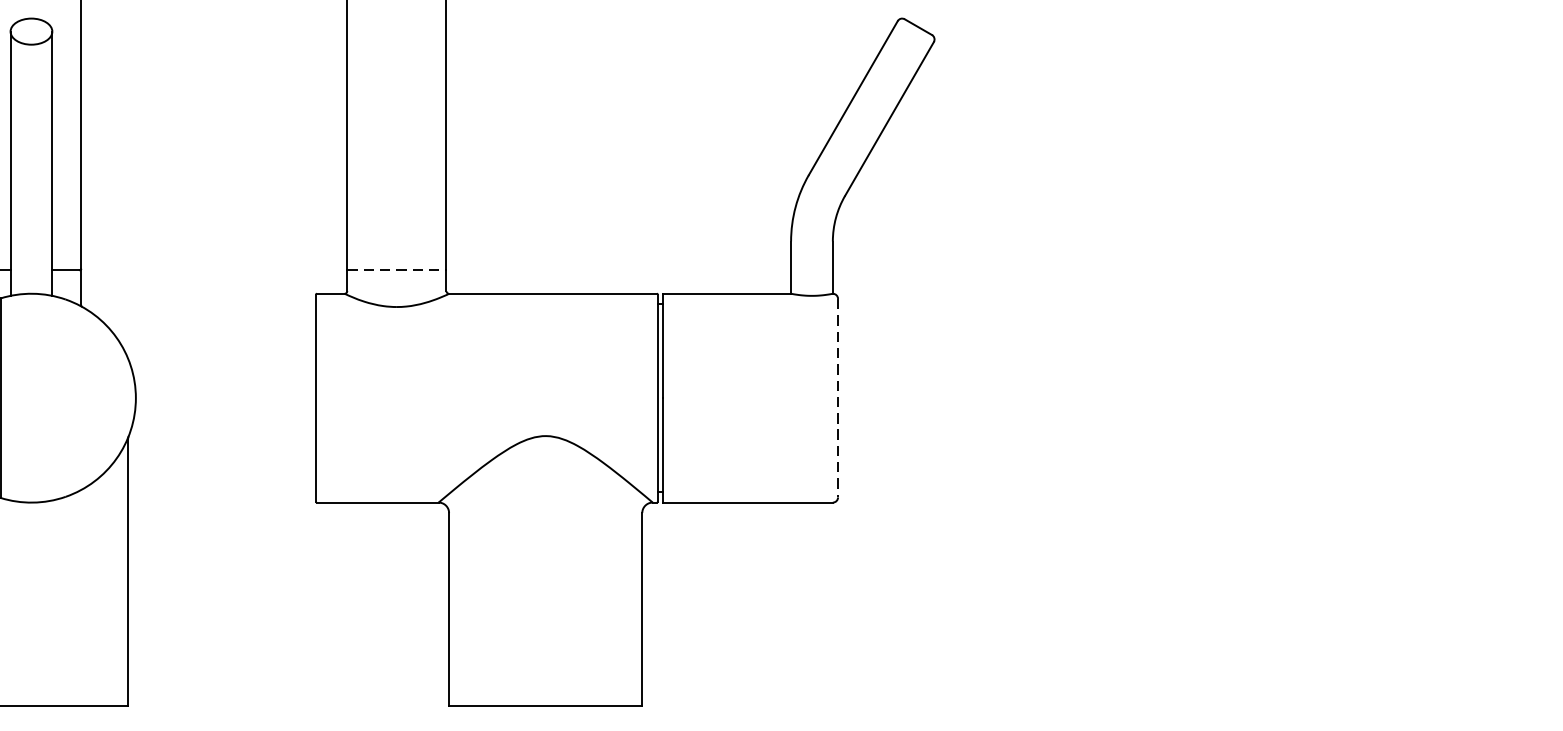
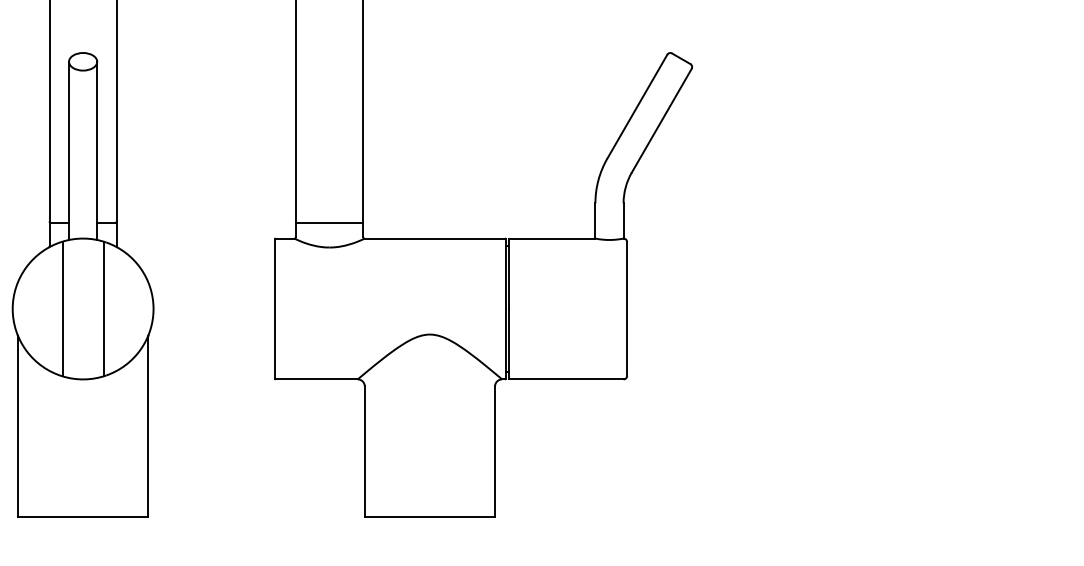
line: (398, 269) -> (330, 222), dashed -> solid
line: (61, 397) -> (103, 308), added
line: (838, 398) -> (627, 309), dashed -> solid

